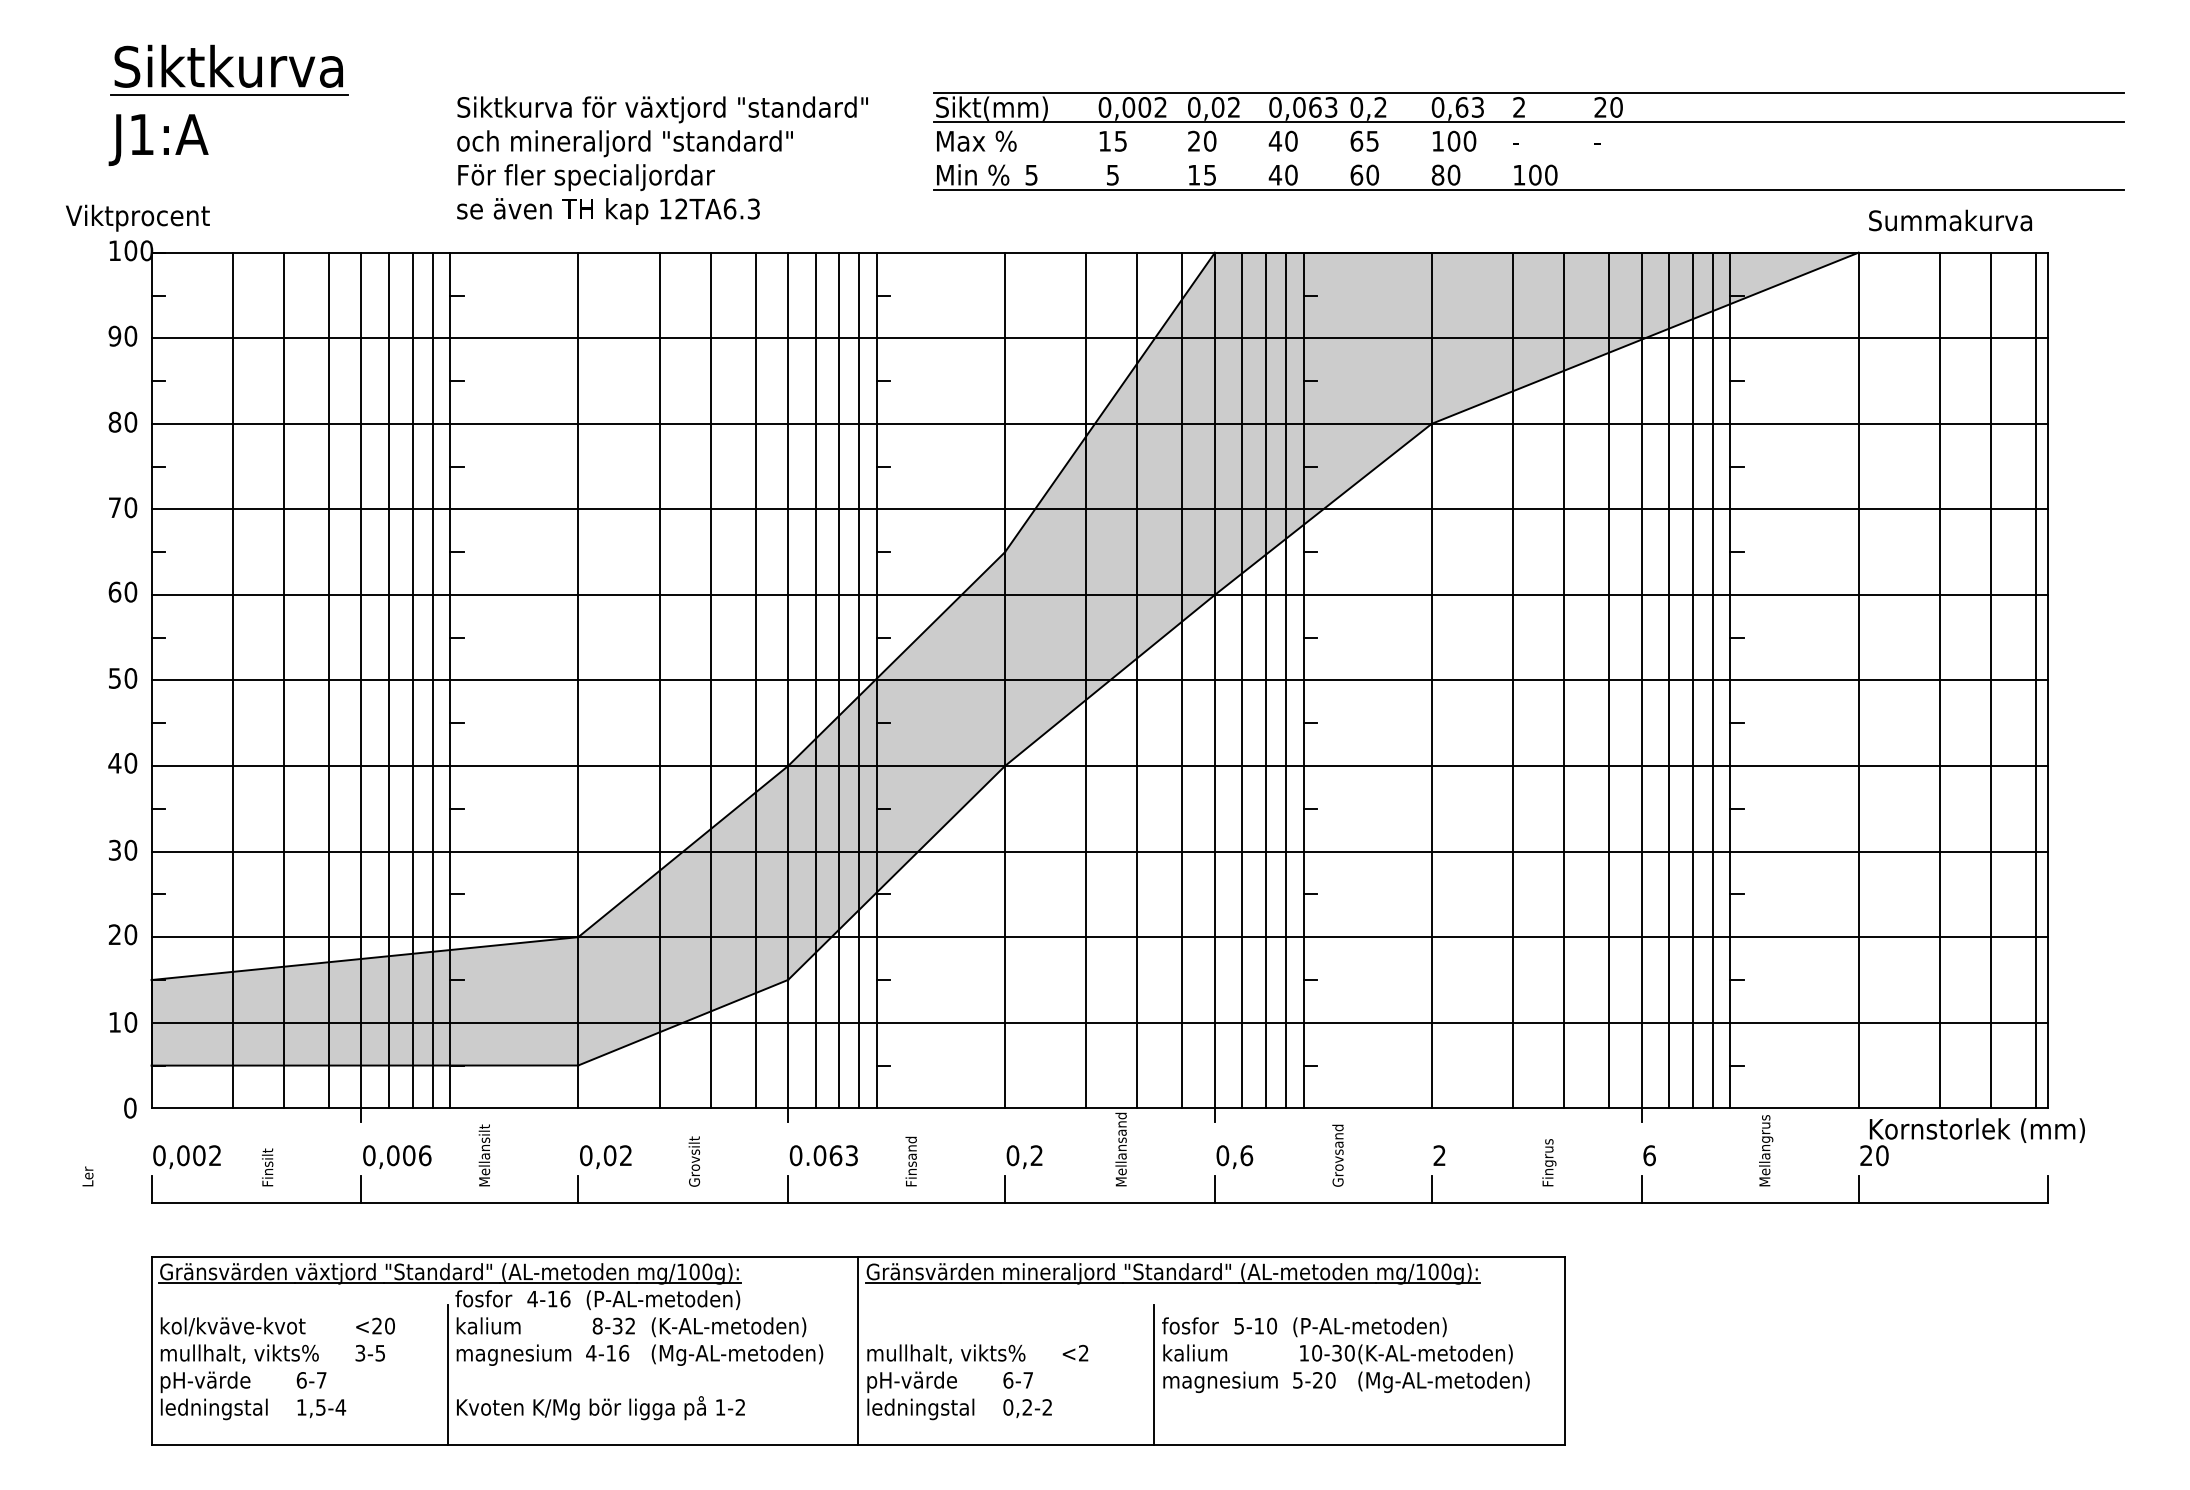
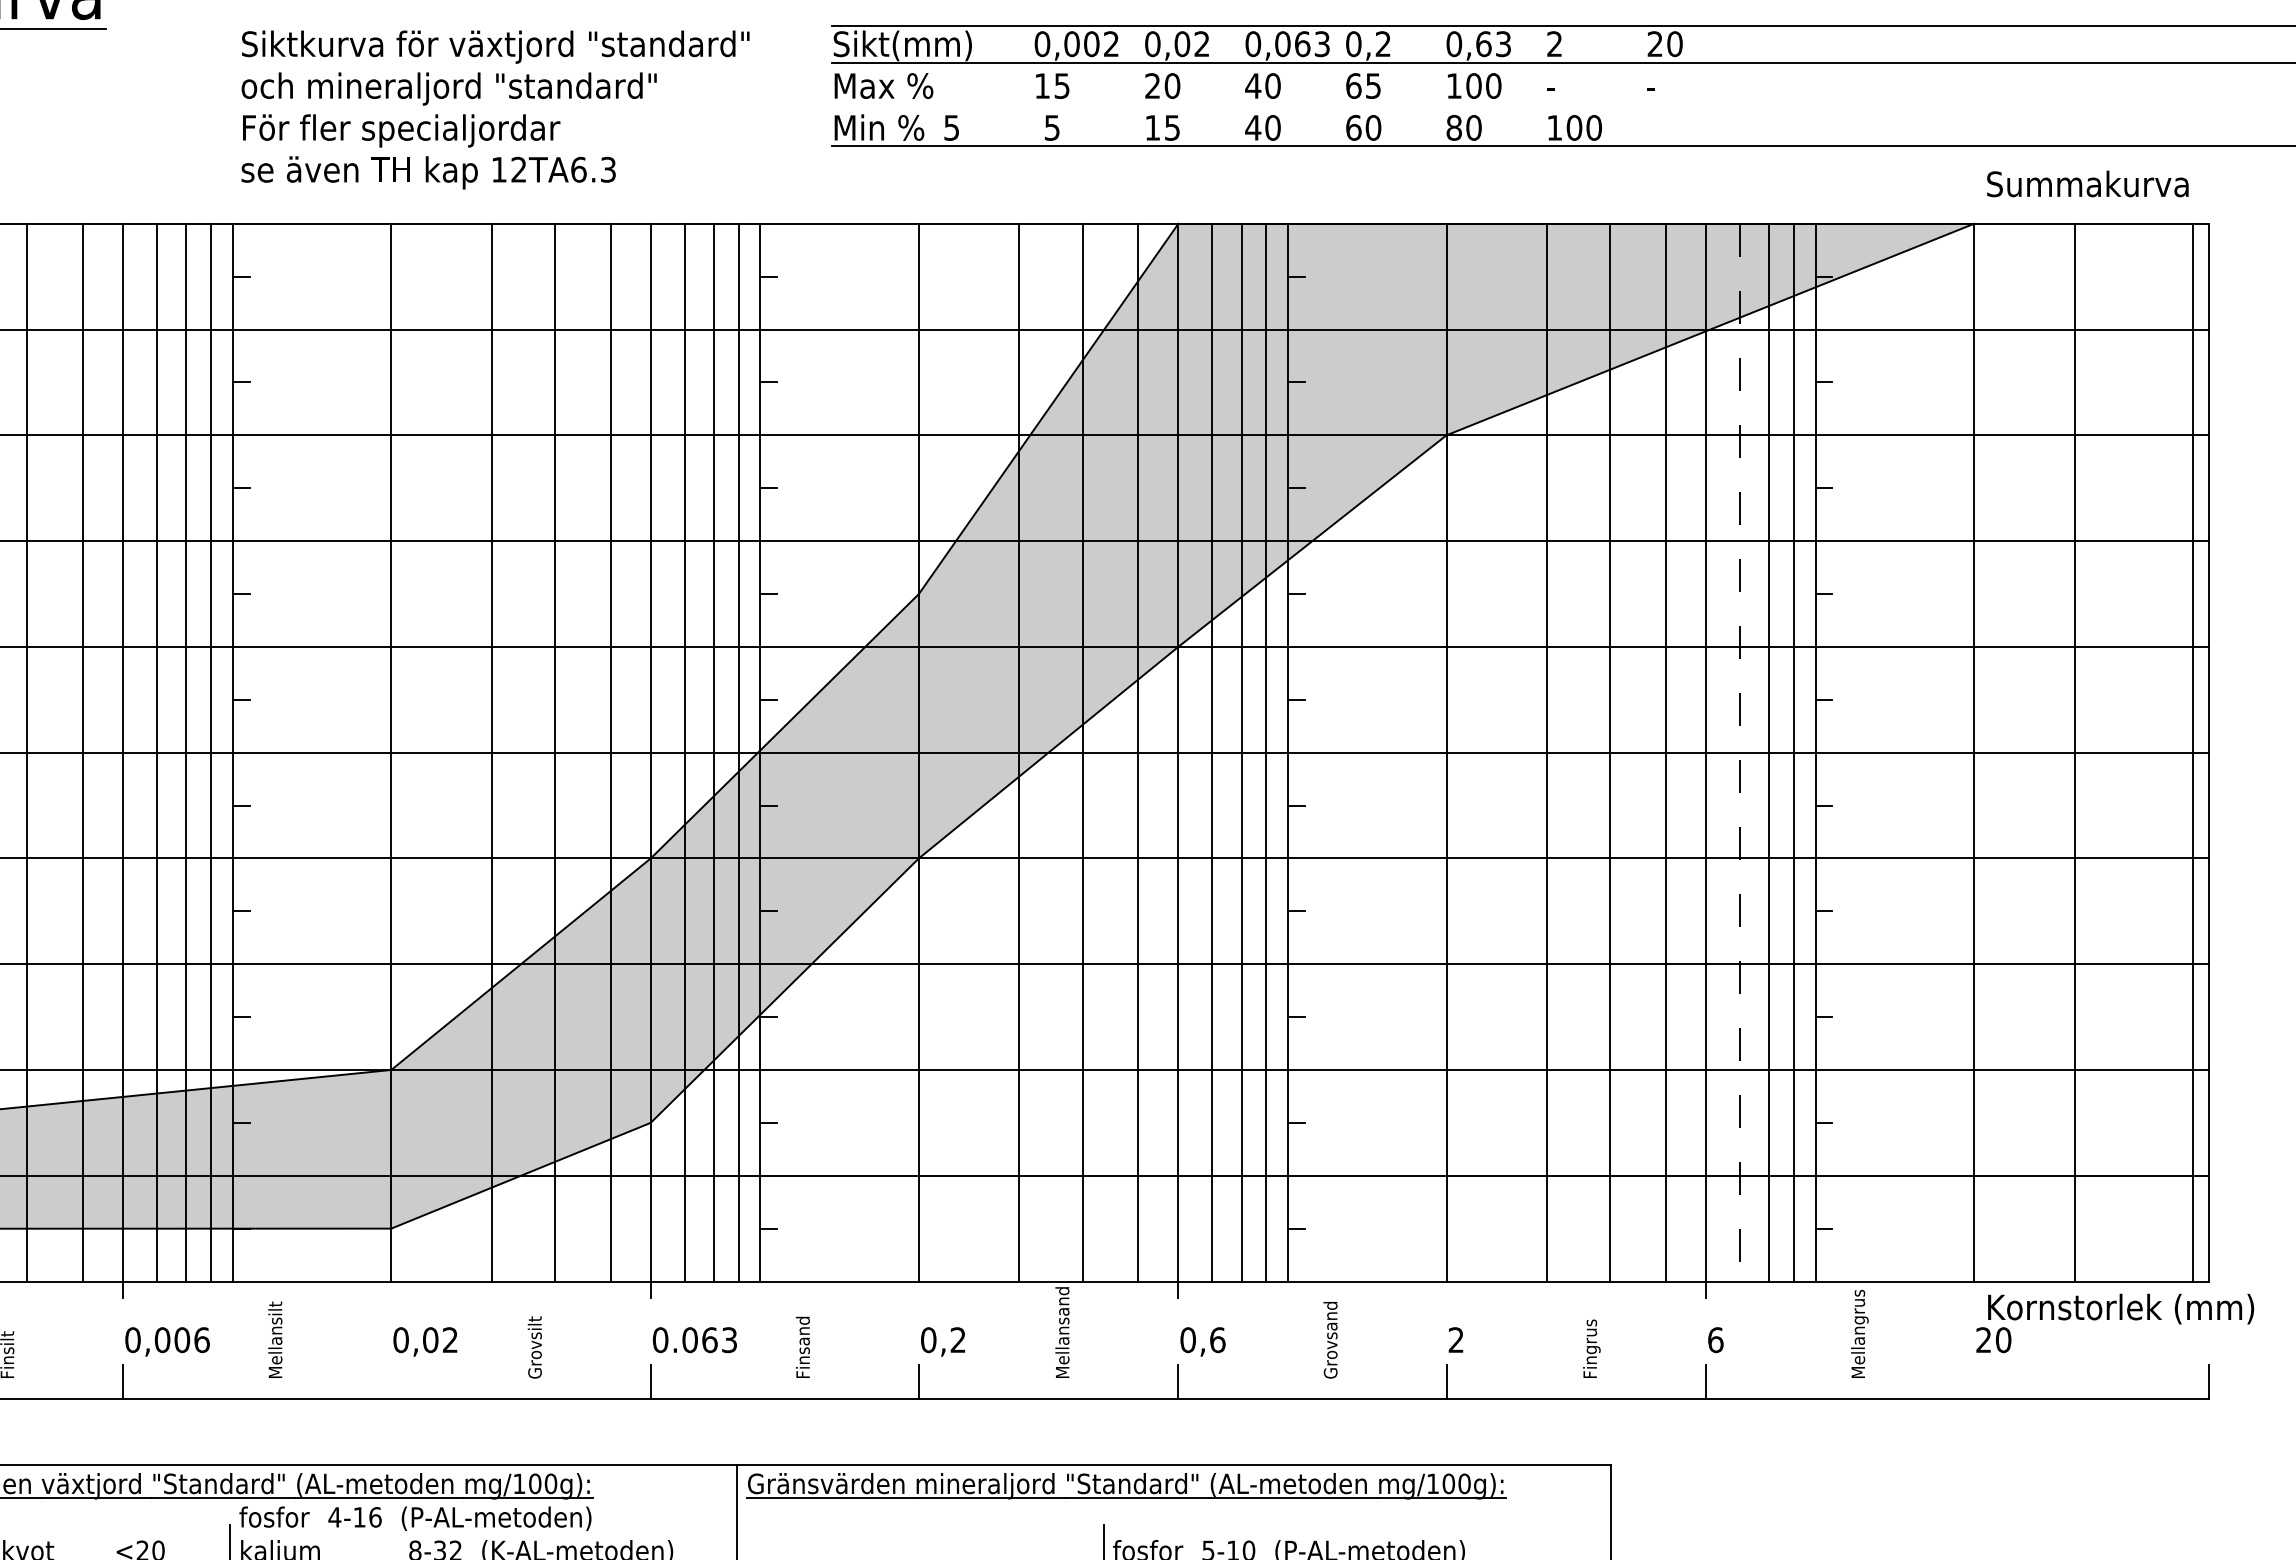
line: (1669, 680) -> (1740, 752), solid -> dashed
line: (1990, 680) -> (2137, 752), removed
line: (578, 1189) -> (391, 1381), removed
line: (1858, 1189) -> (1974, 1381), removed

